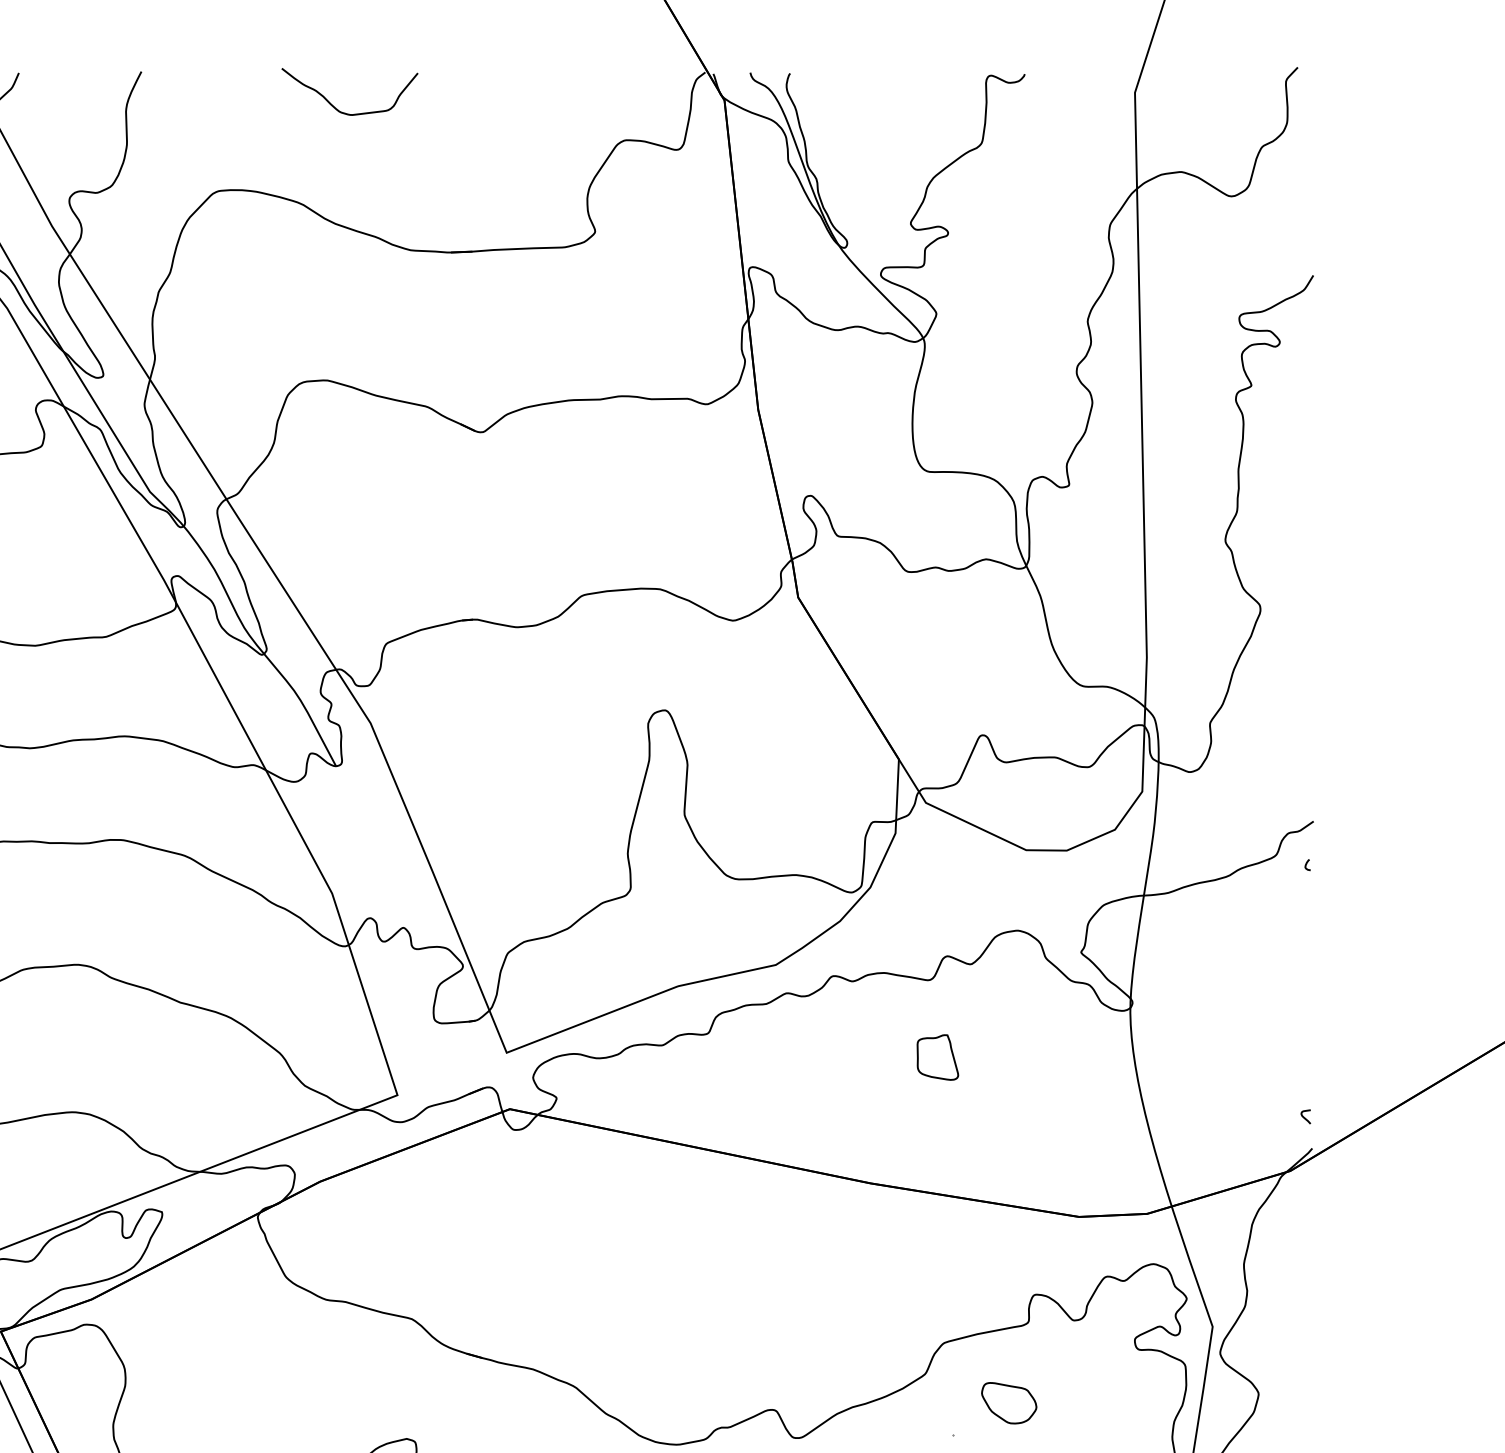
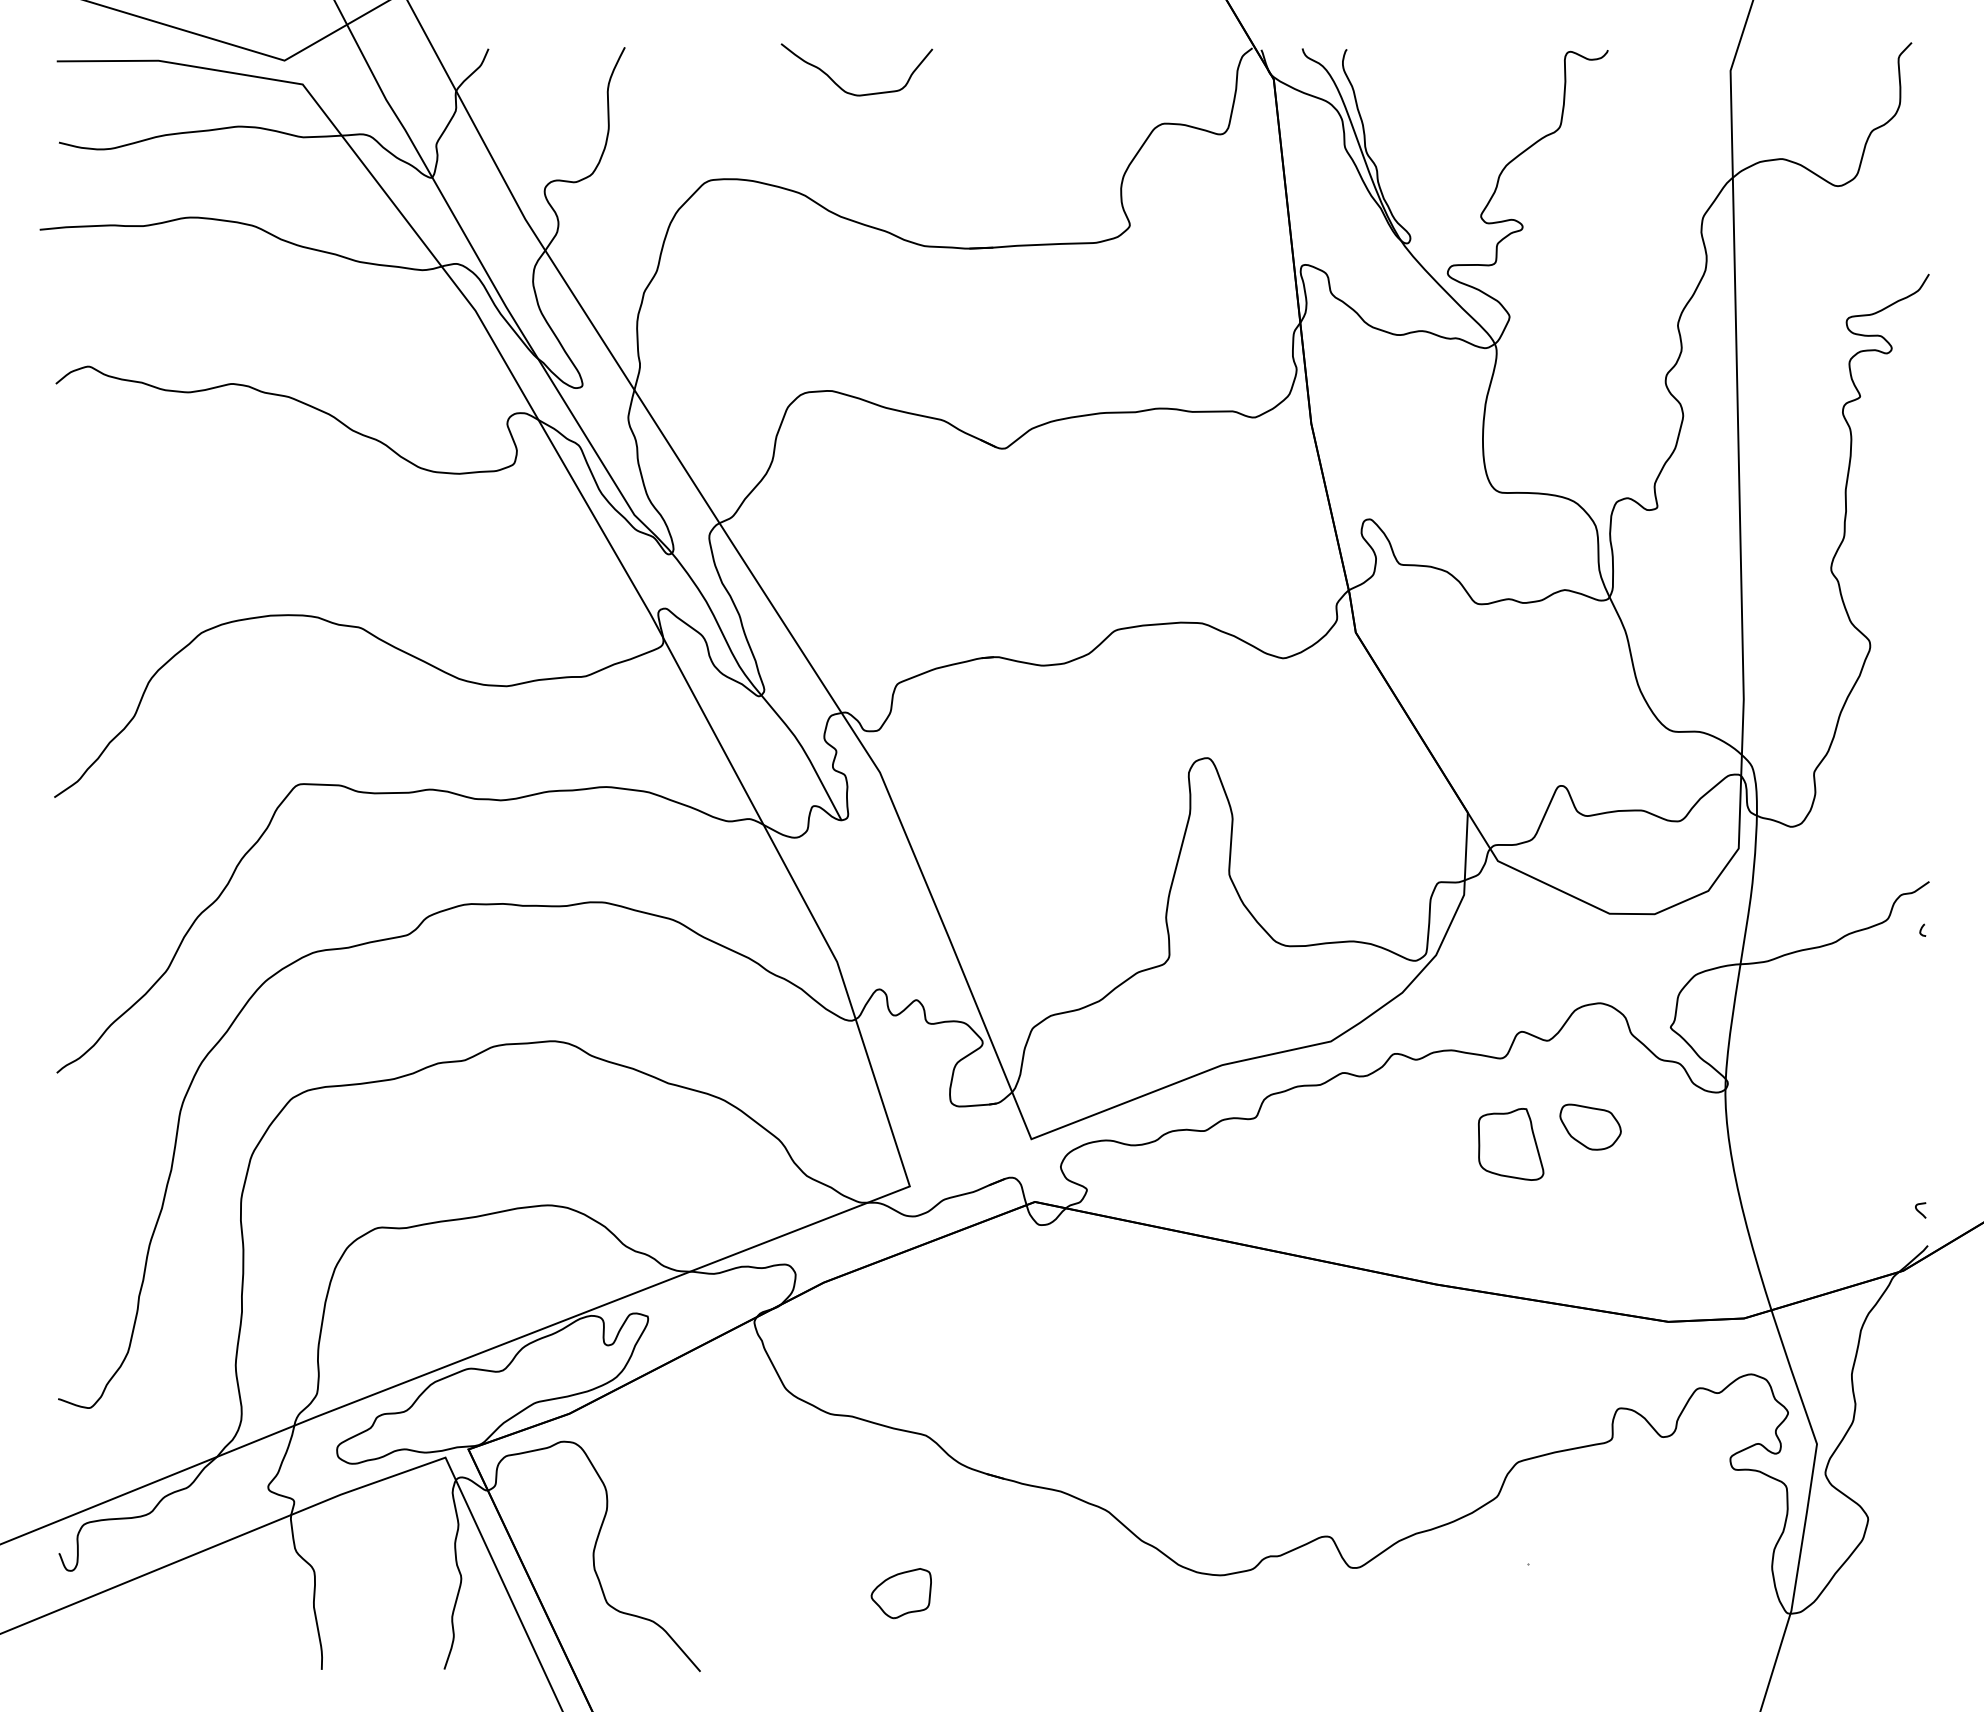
part: (938, 1057) -> (1511, 1144), size x1.43
part: (1009, 1402) -> (1590, 1126), moved

